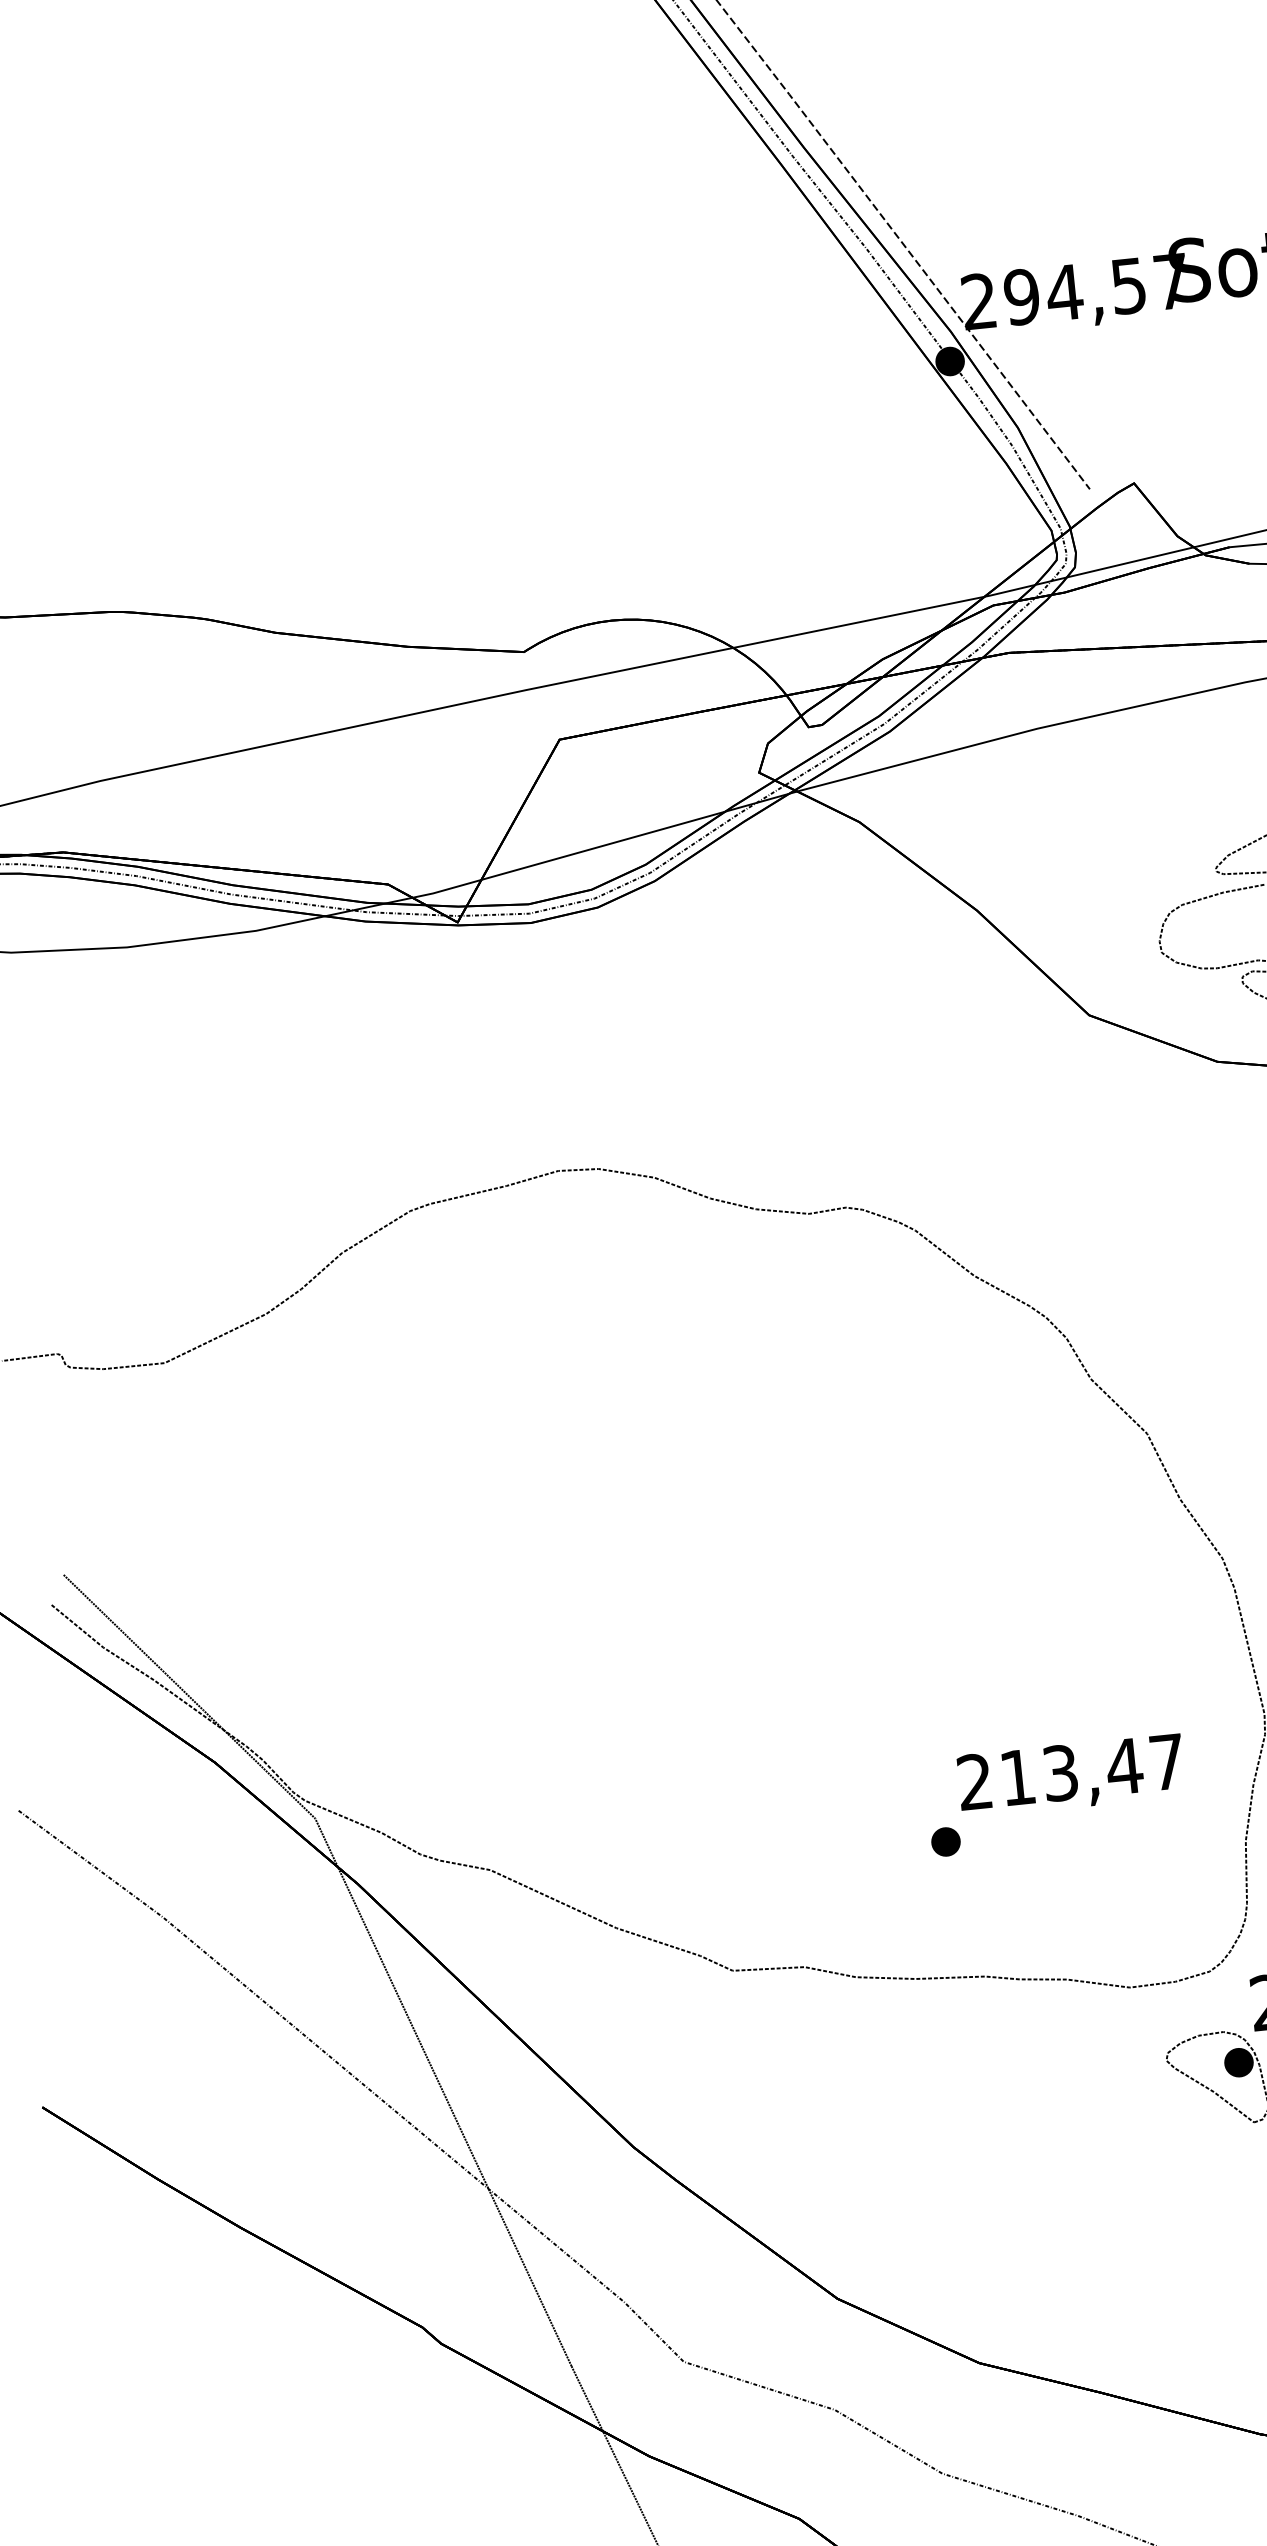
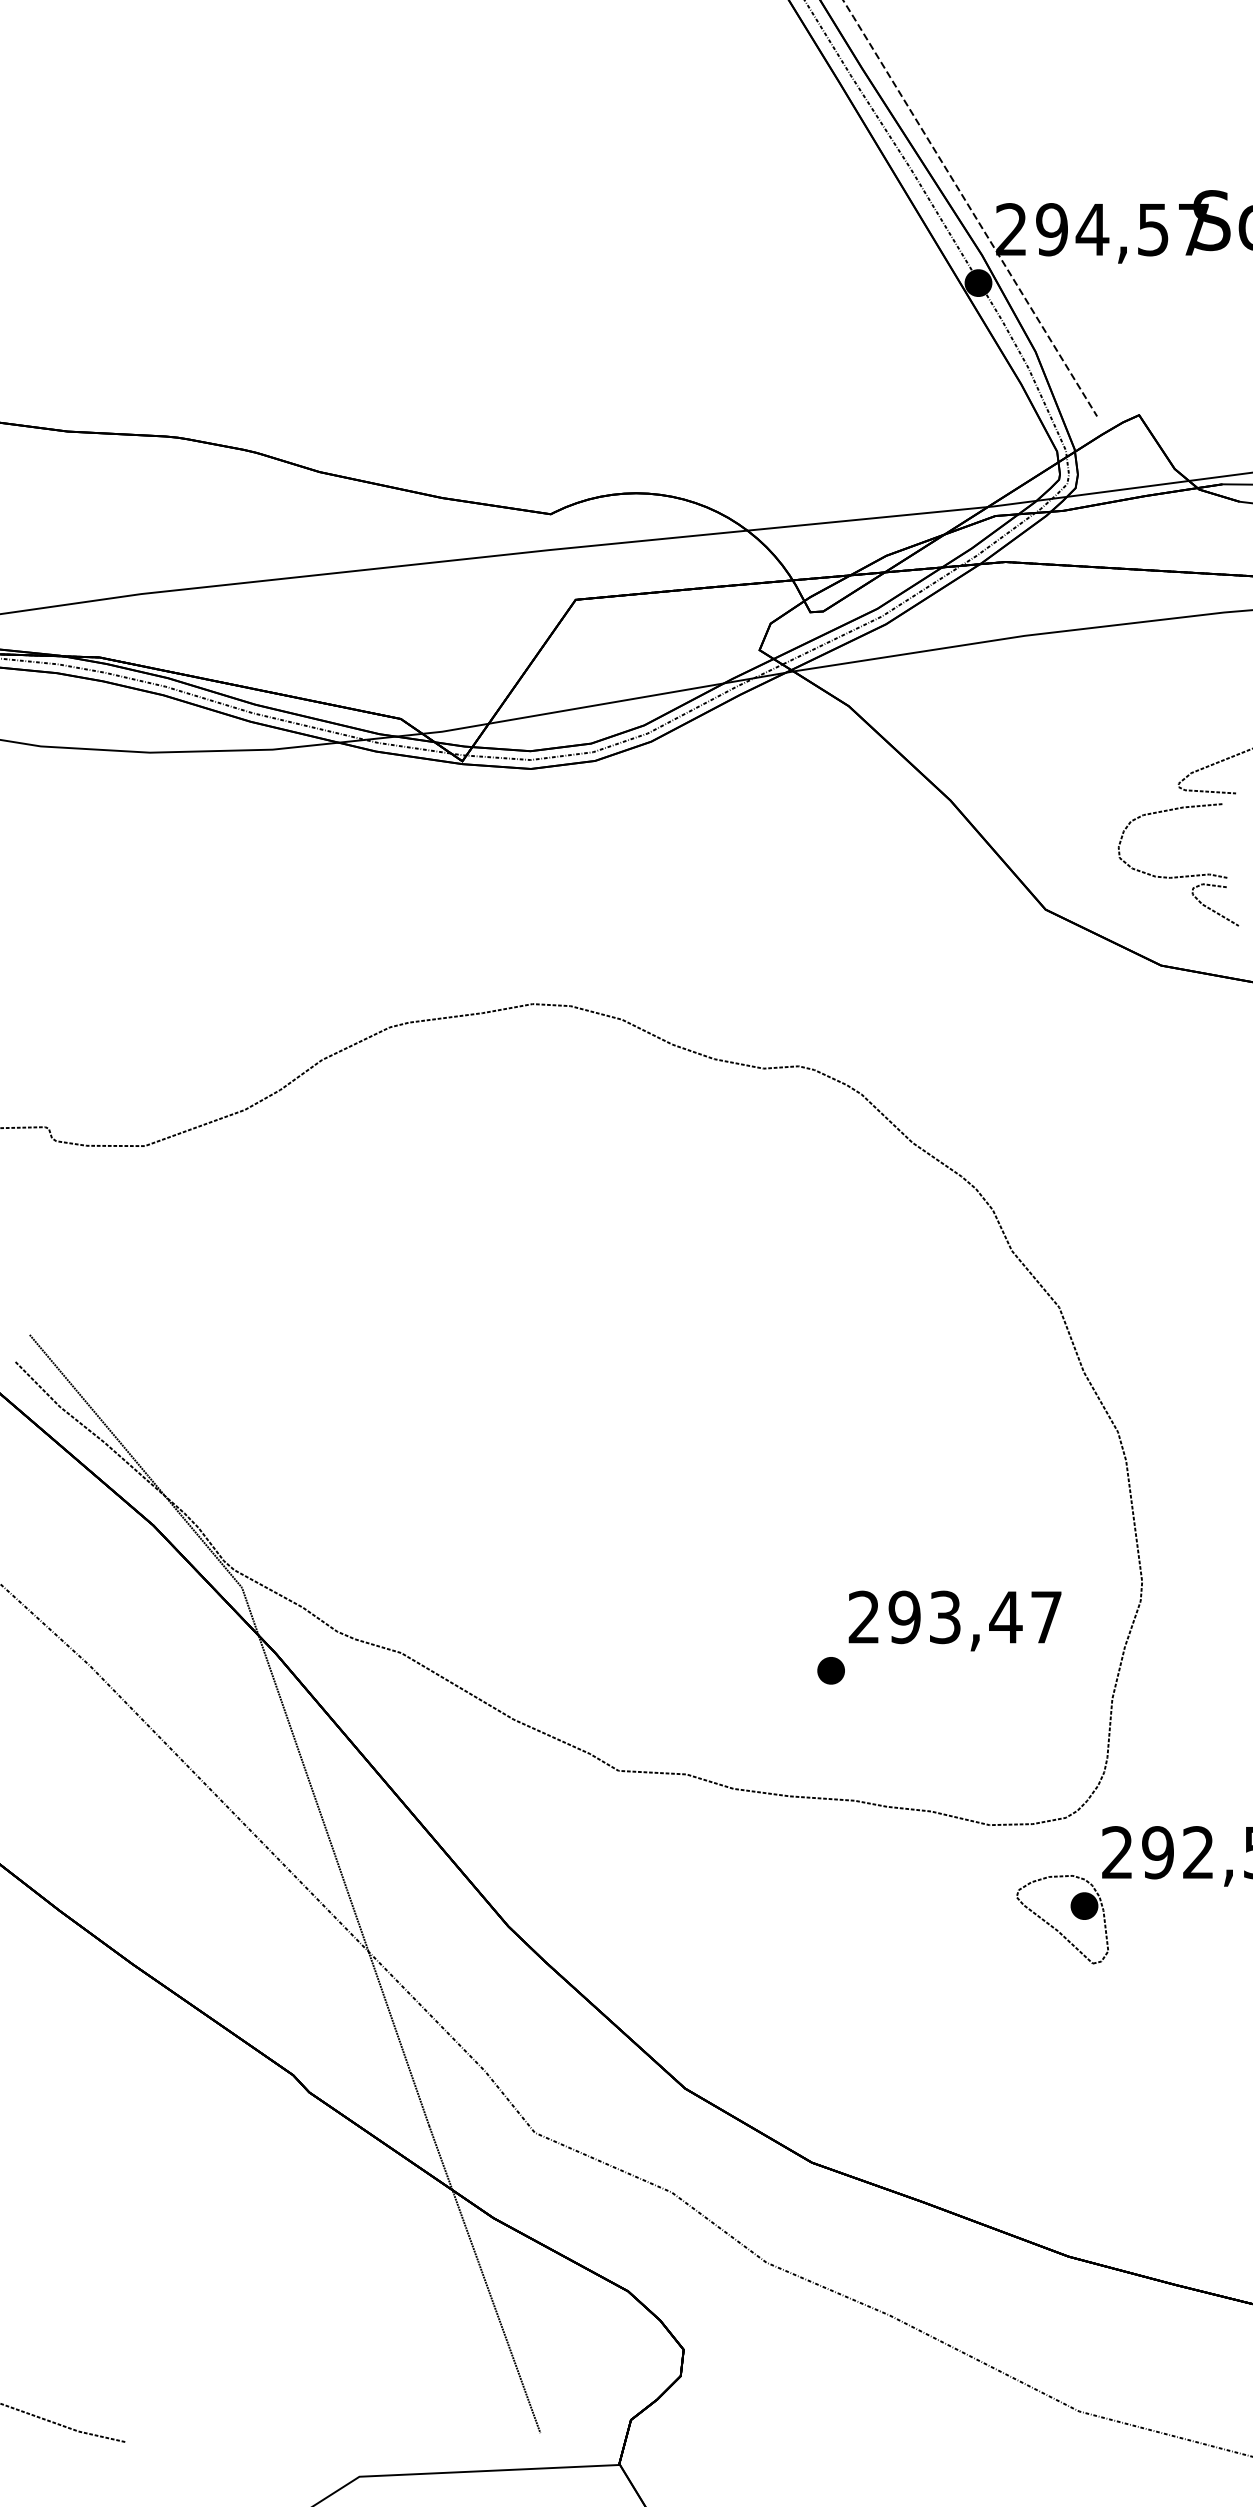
text: (1017, 1777) -> (904, 1617), 213,47 -> 293,47

